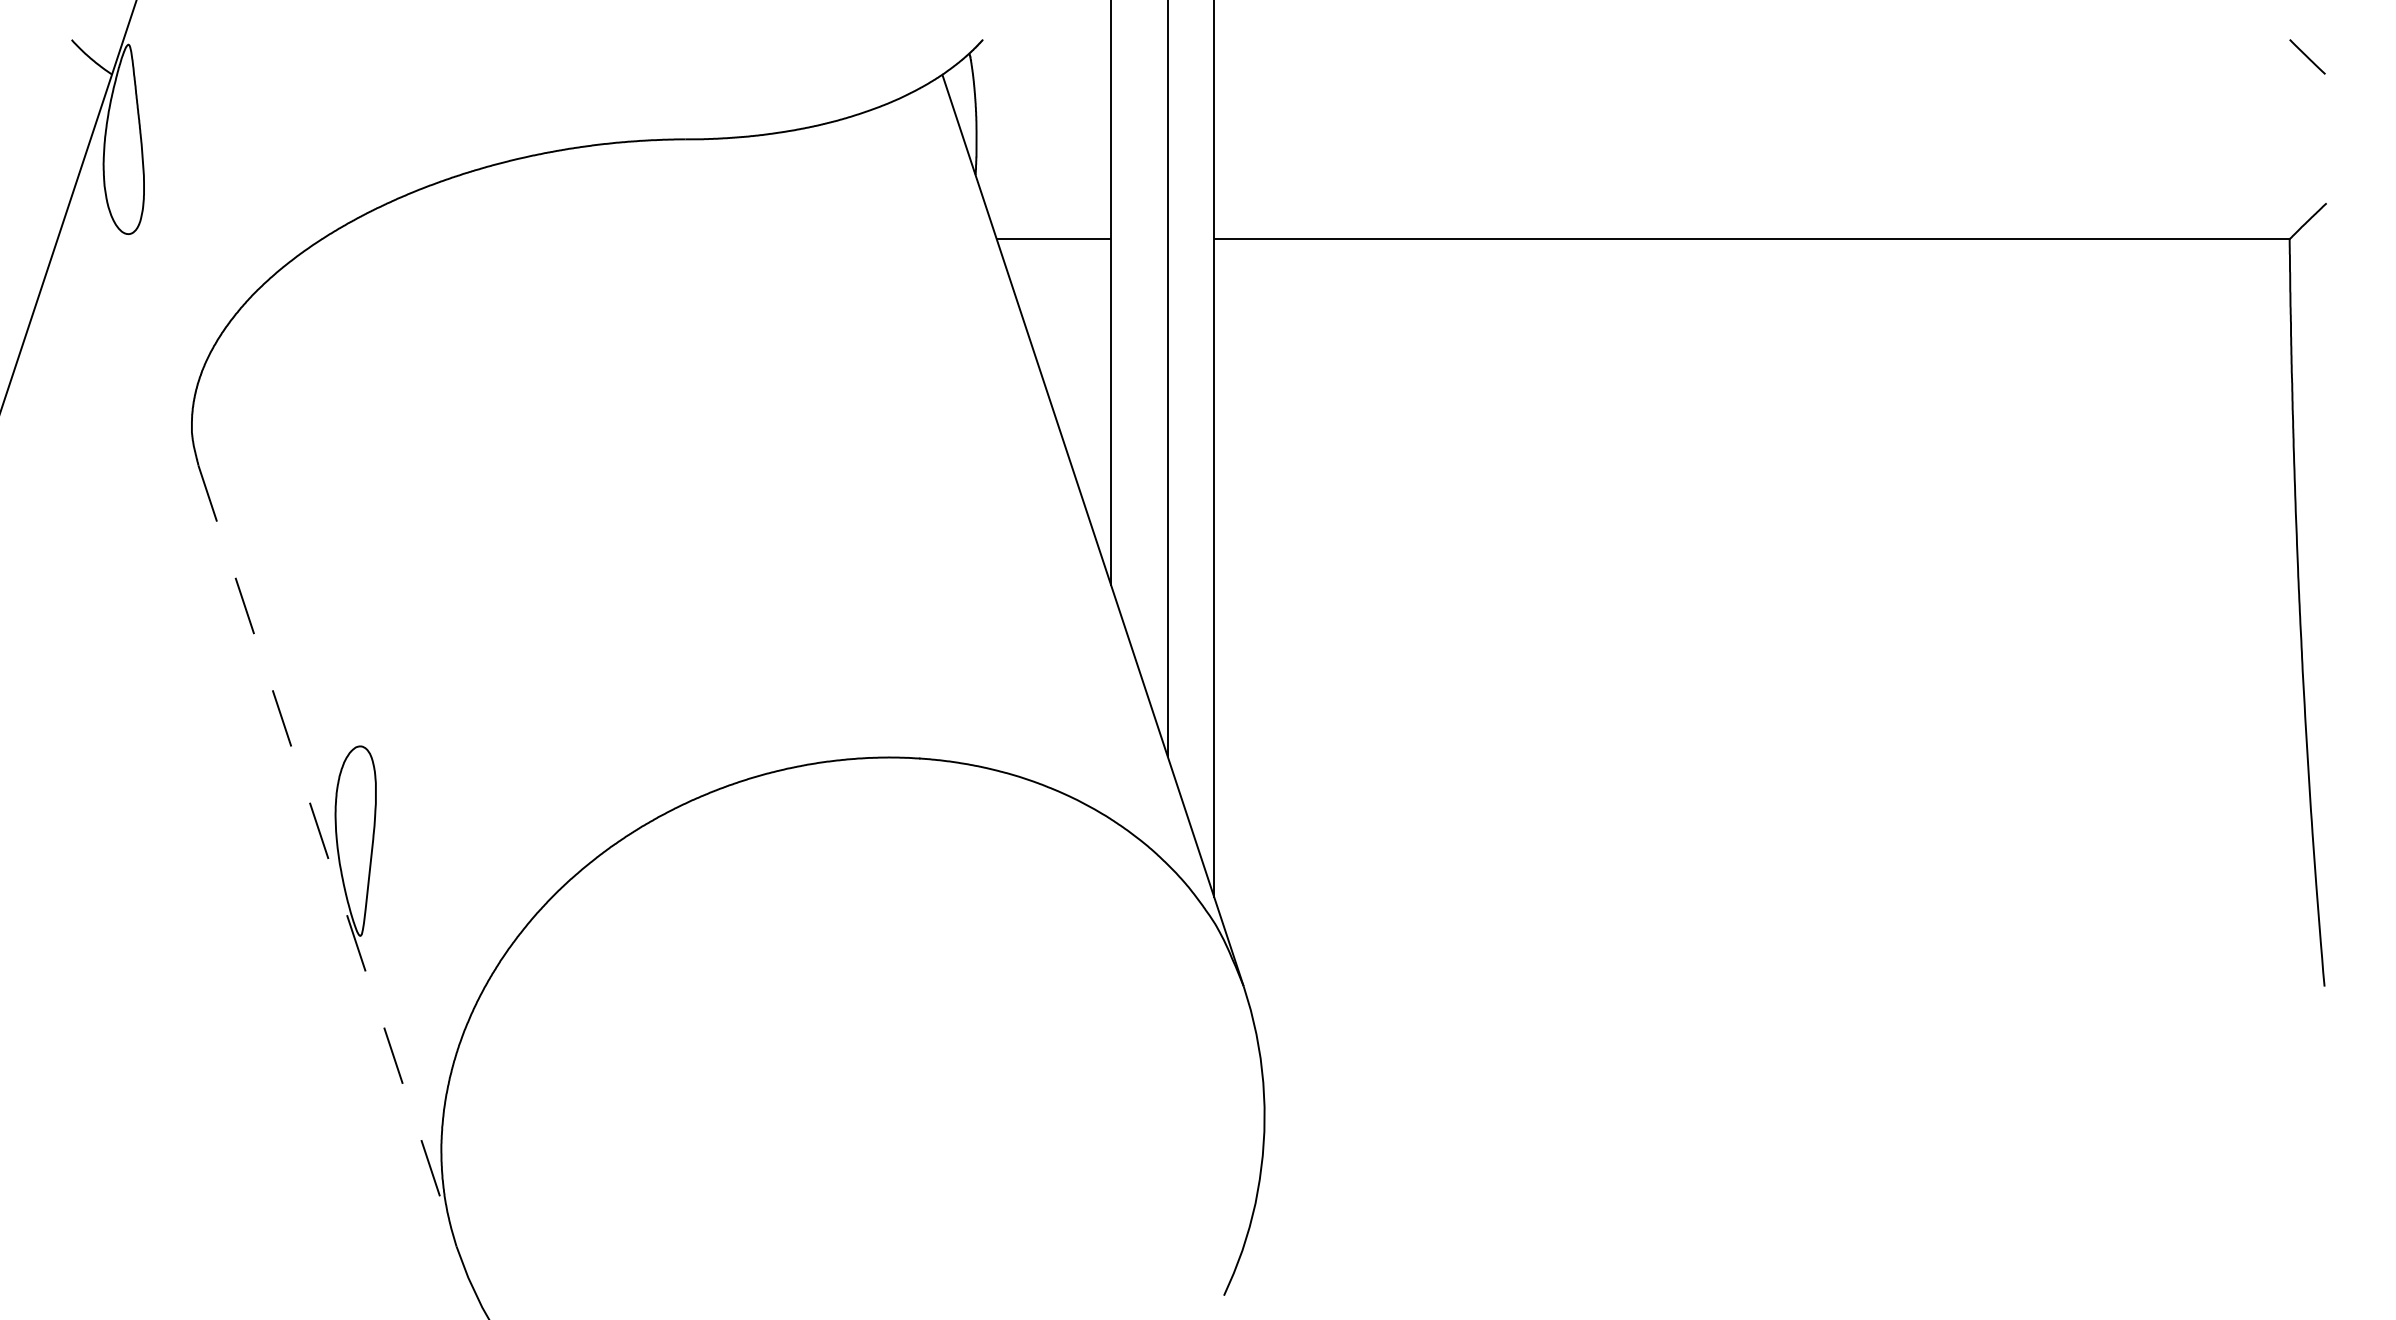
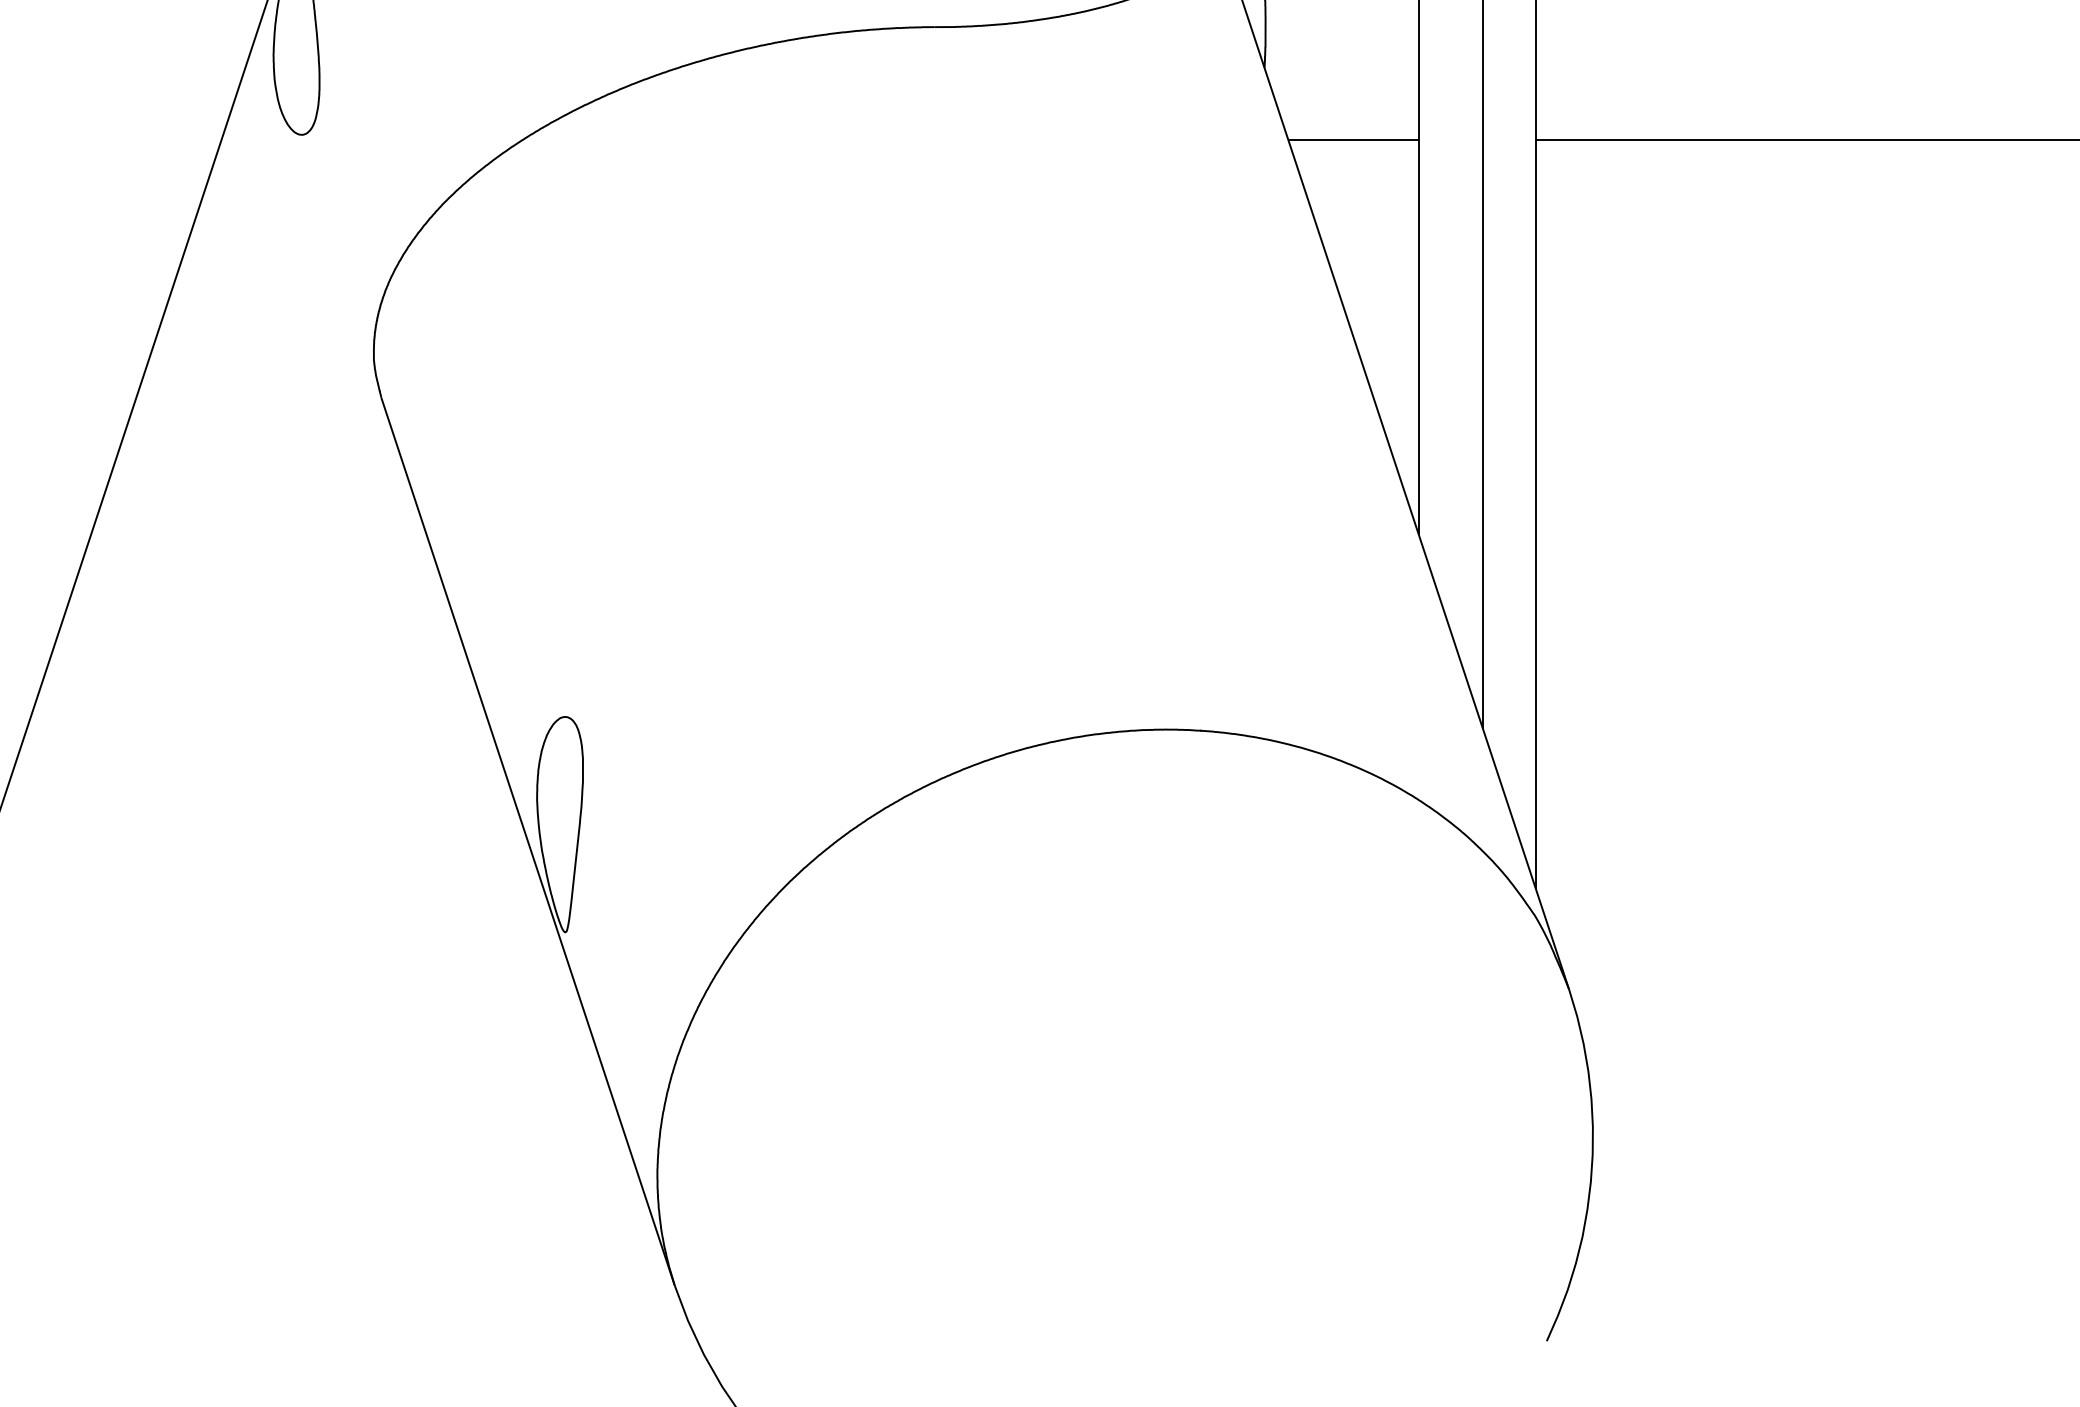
line: (327, 856) -> (527, 842), dashed -> solid

